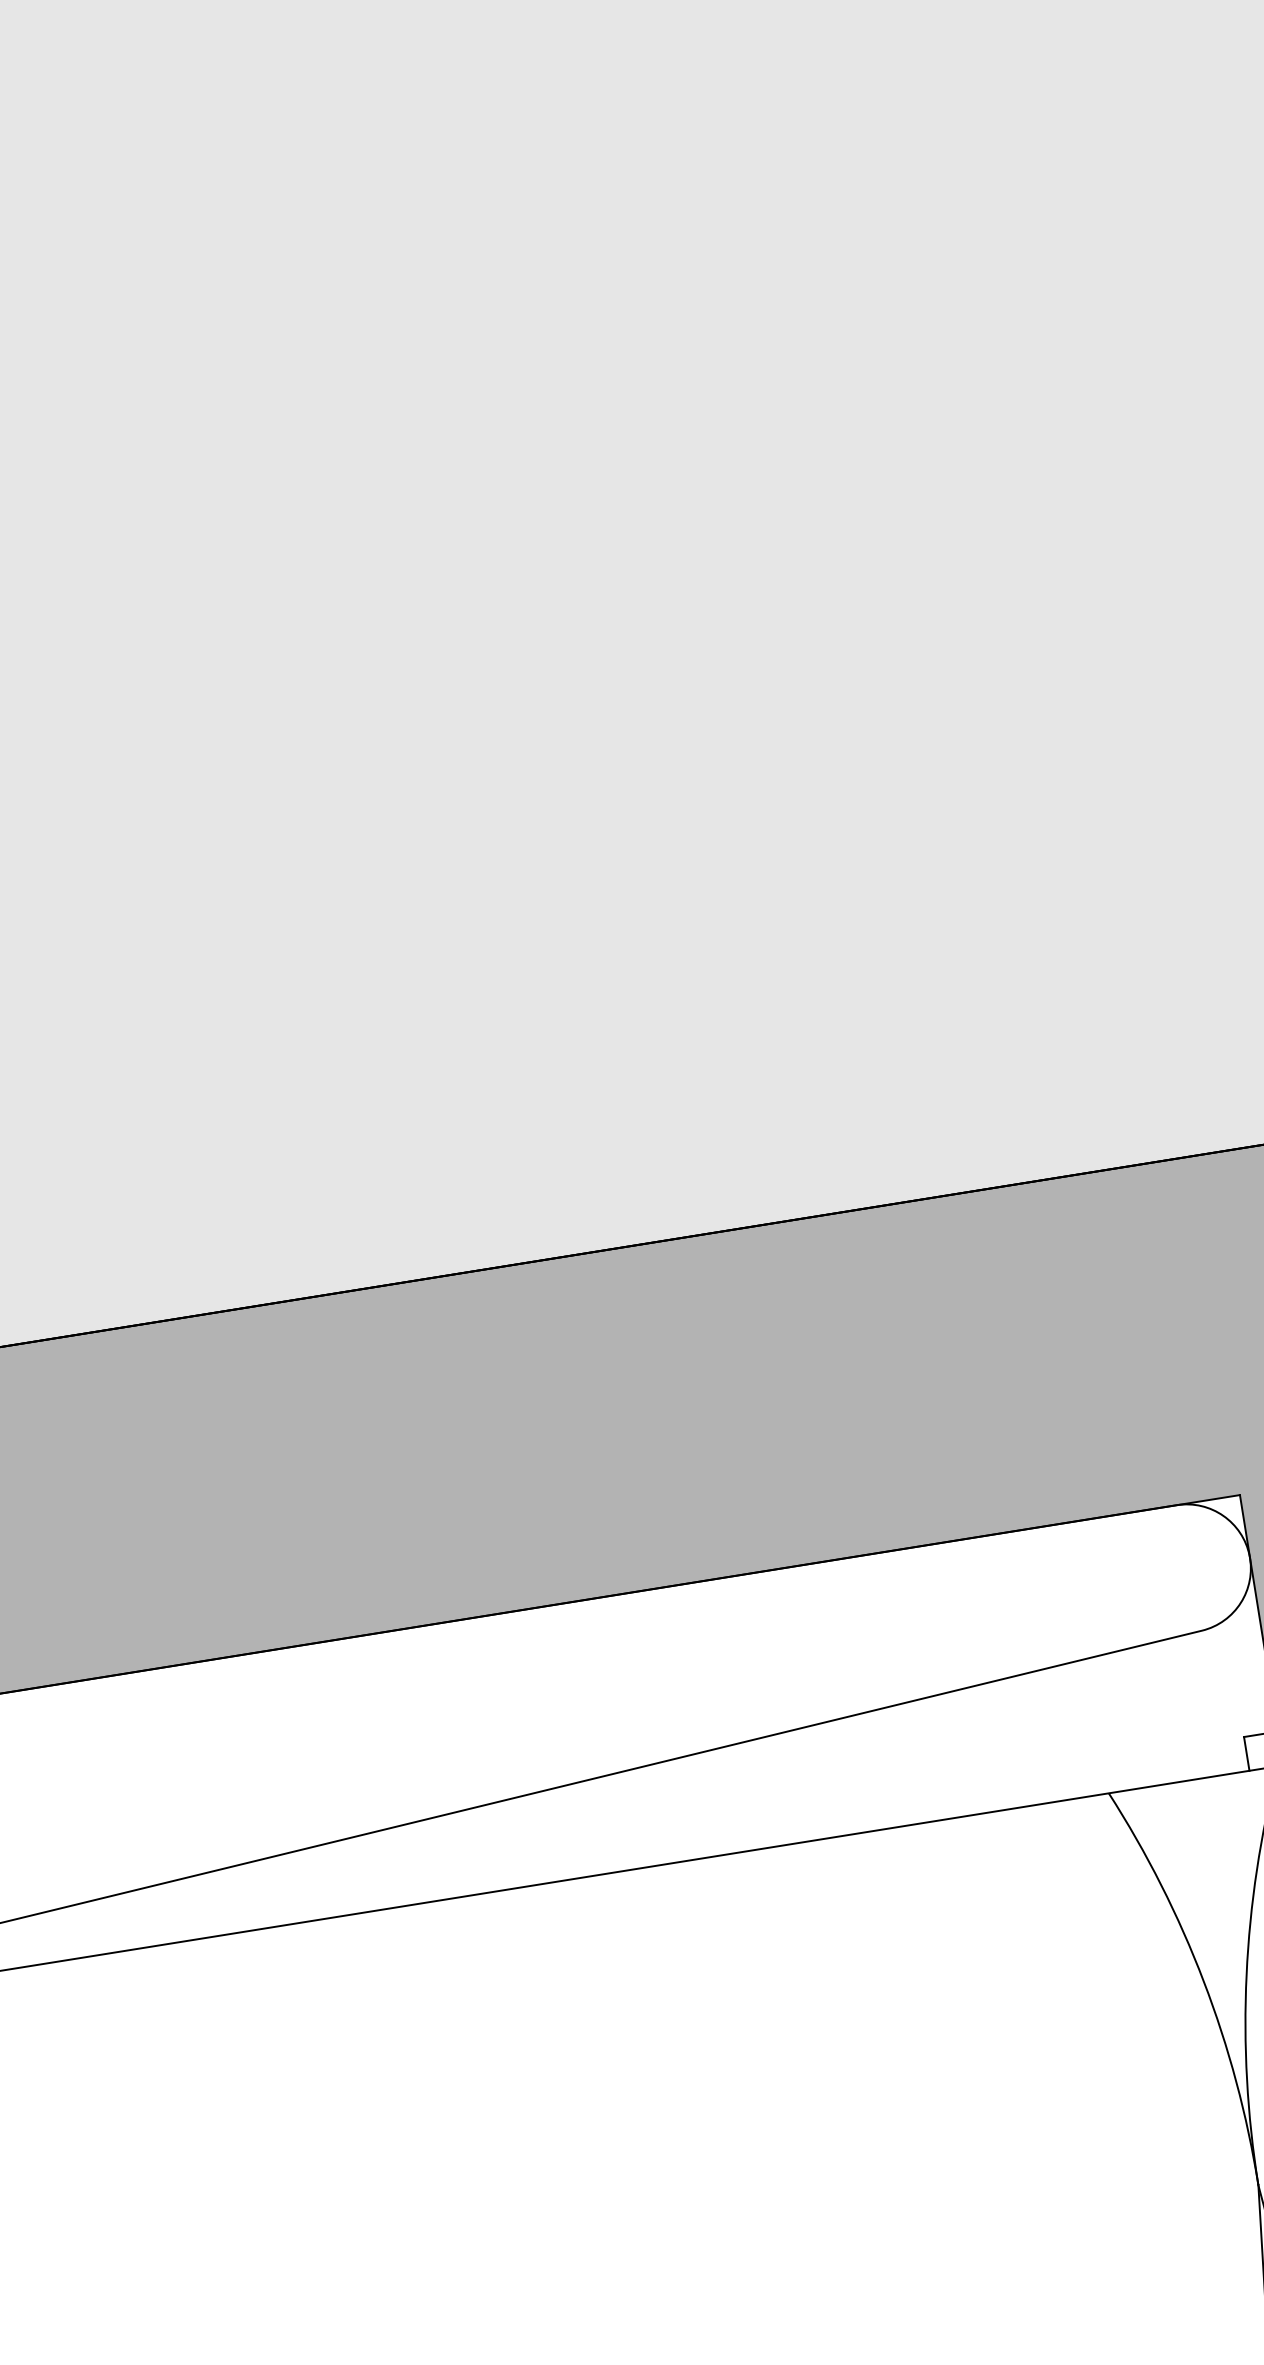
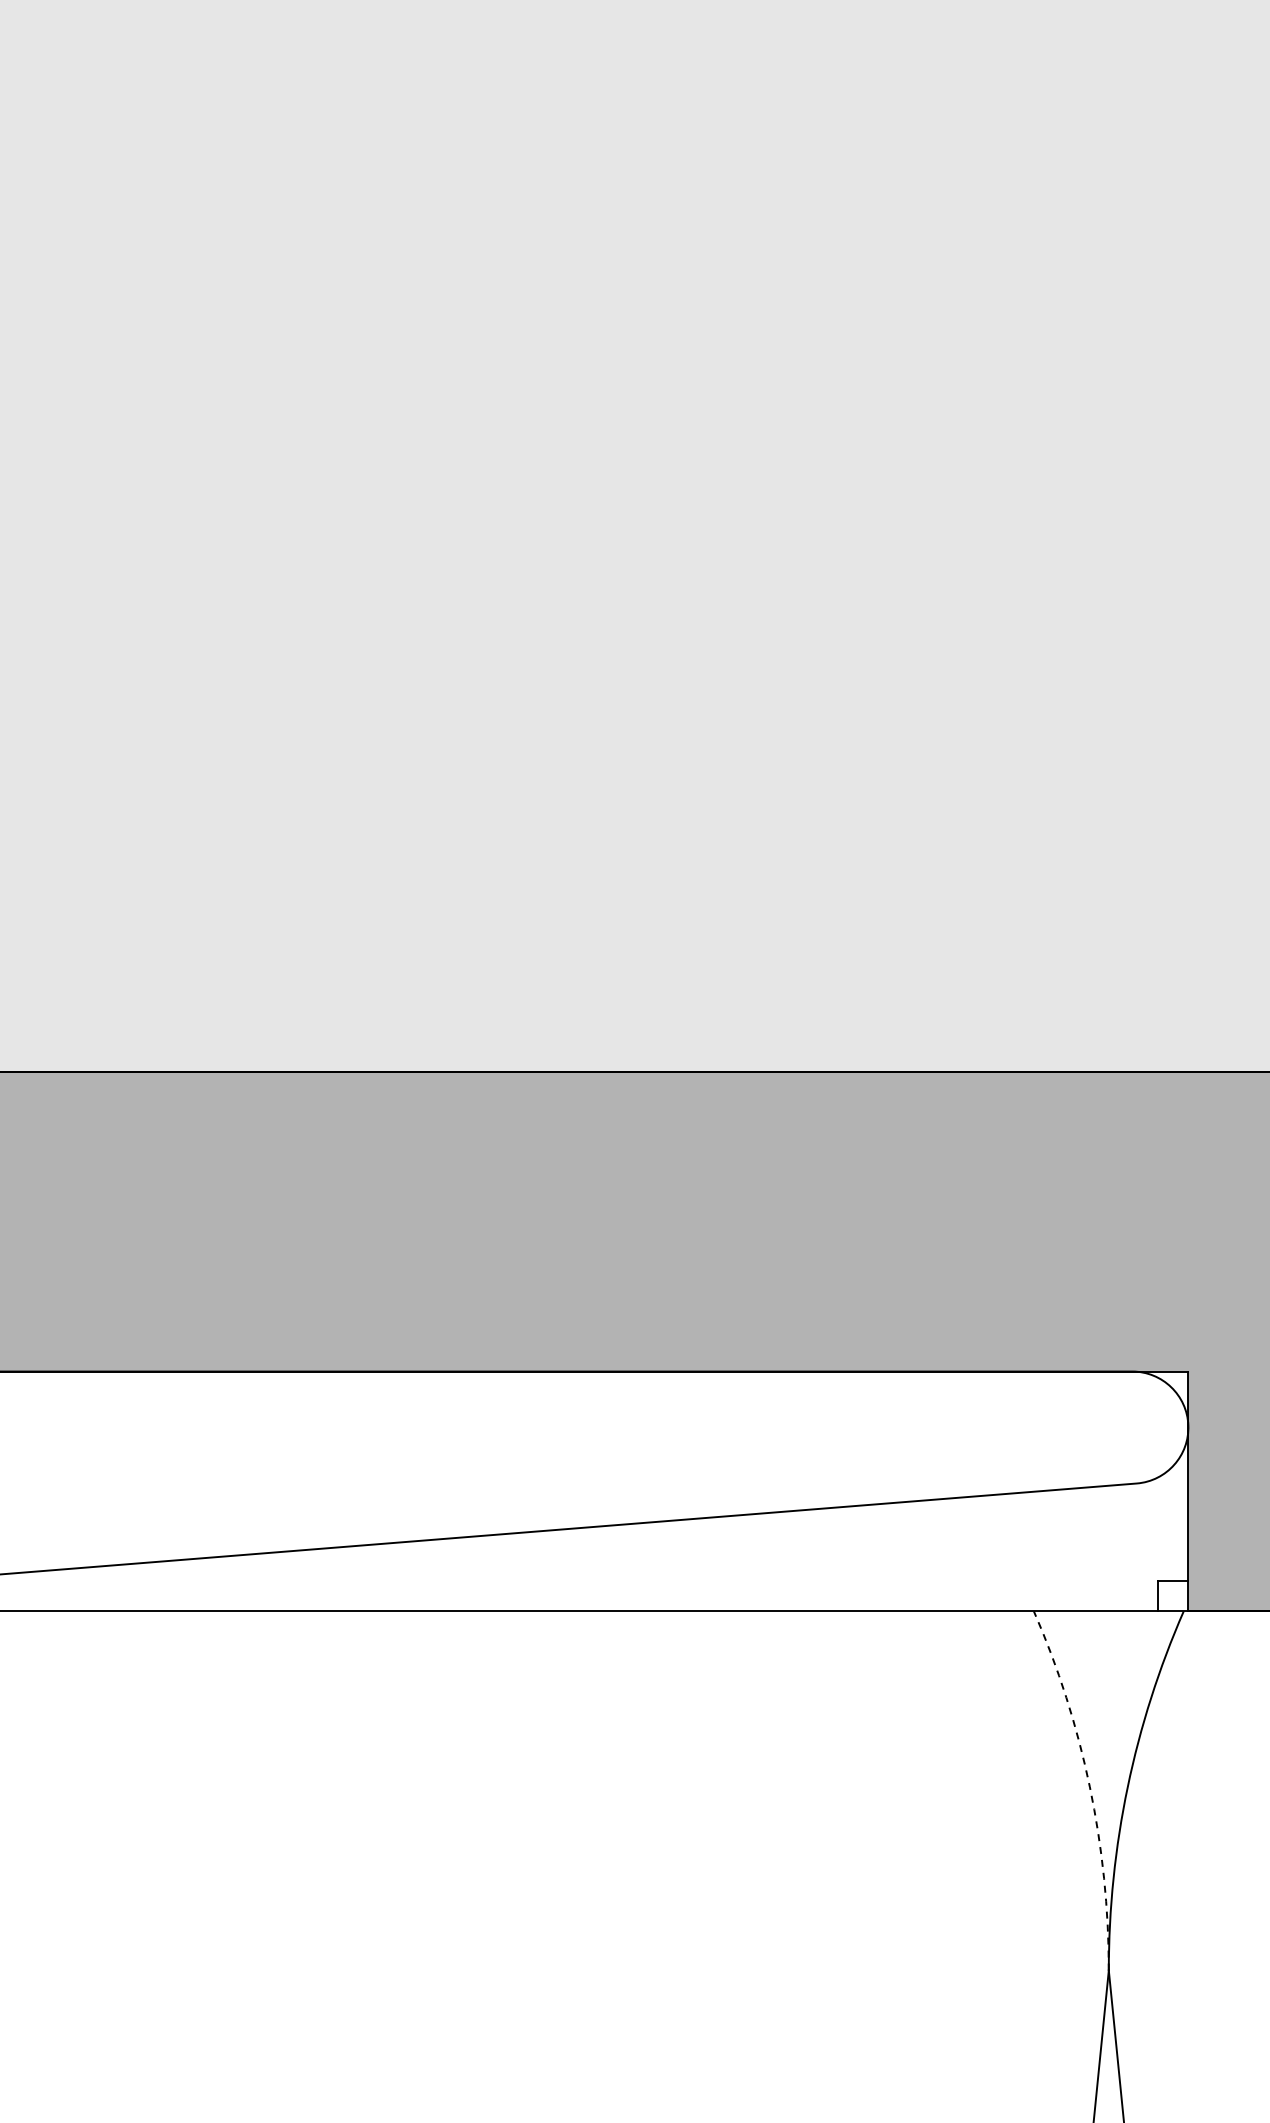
arc: (1203, 1981) -> (1089, 1786), solid -> dashed

